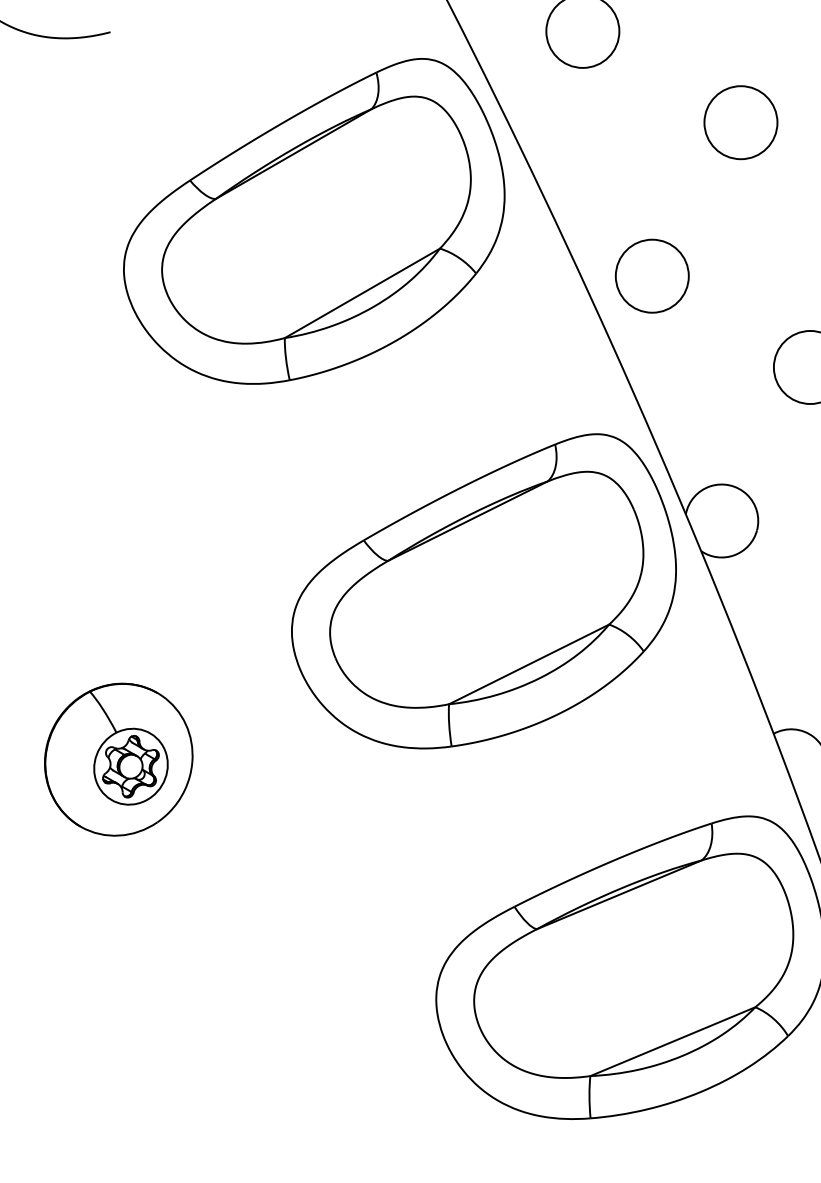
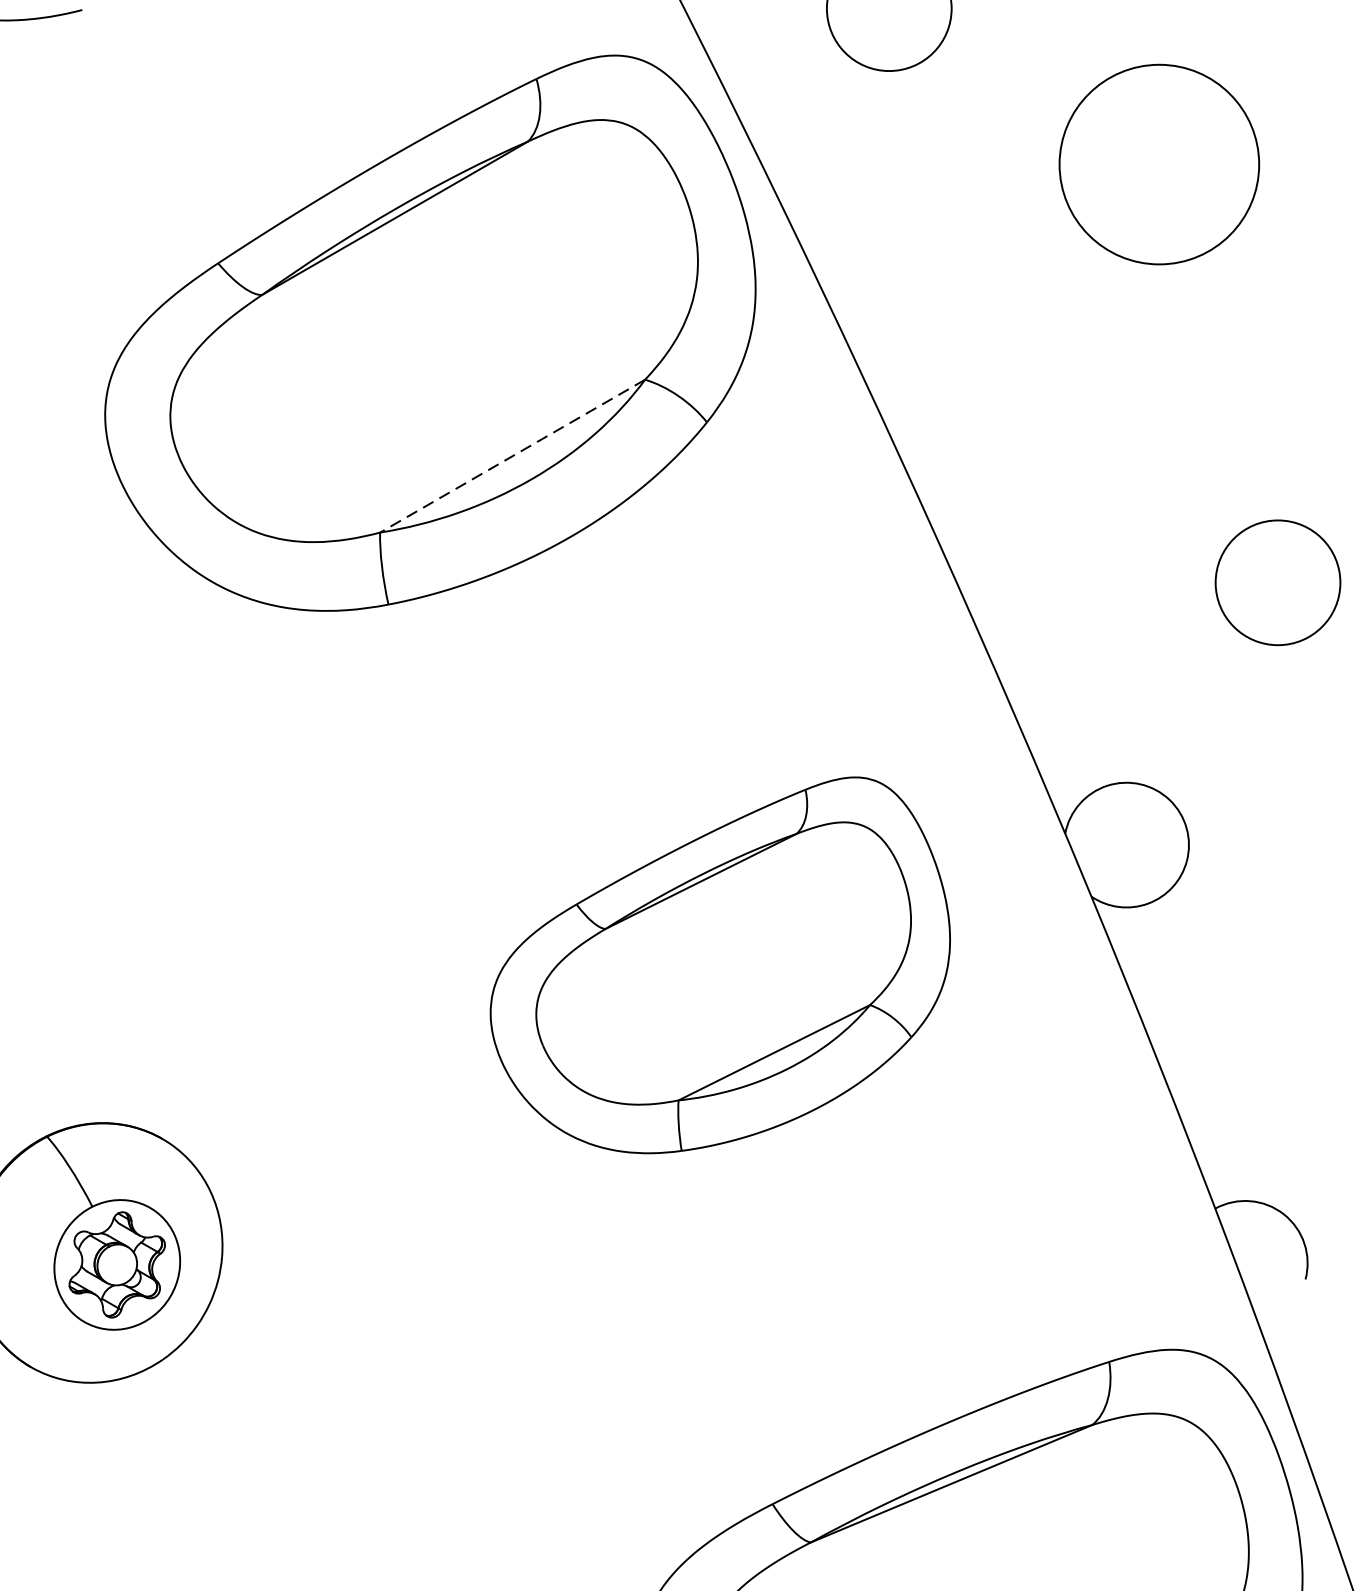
circle: (740, 122) -> (1158, 164), size x1.6
circle: (651, 275) -> (1006, 425), removed
line: (362, 293) -> (512, 456), solid -> dashed
part: (483, 591) -> (719, 965), size x0.7

